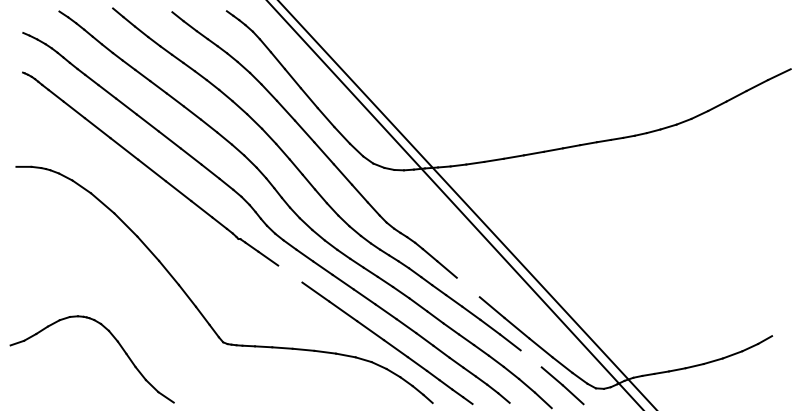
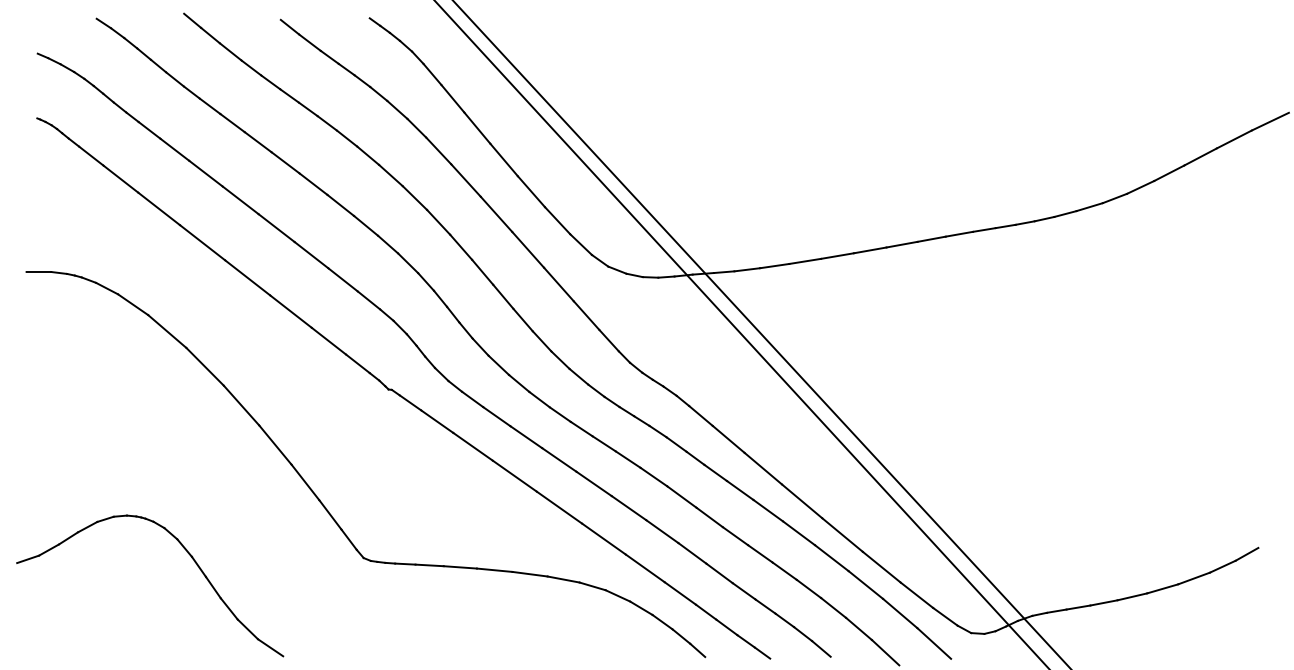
line: (290, 273) -> (473, 445), added
line: (467, 287) -> (761, 468), added
line: (530, 358) -> (864, 584), added

